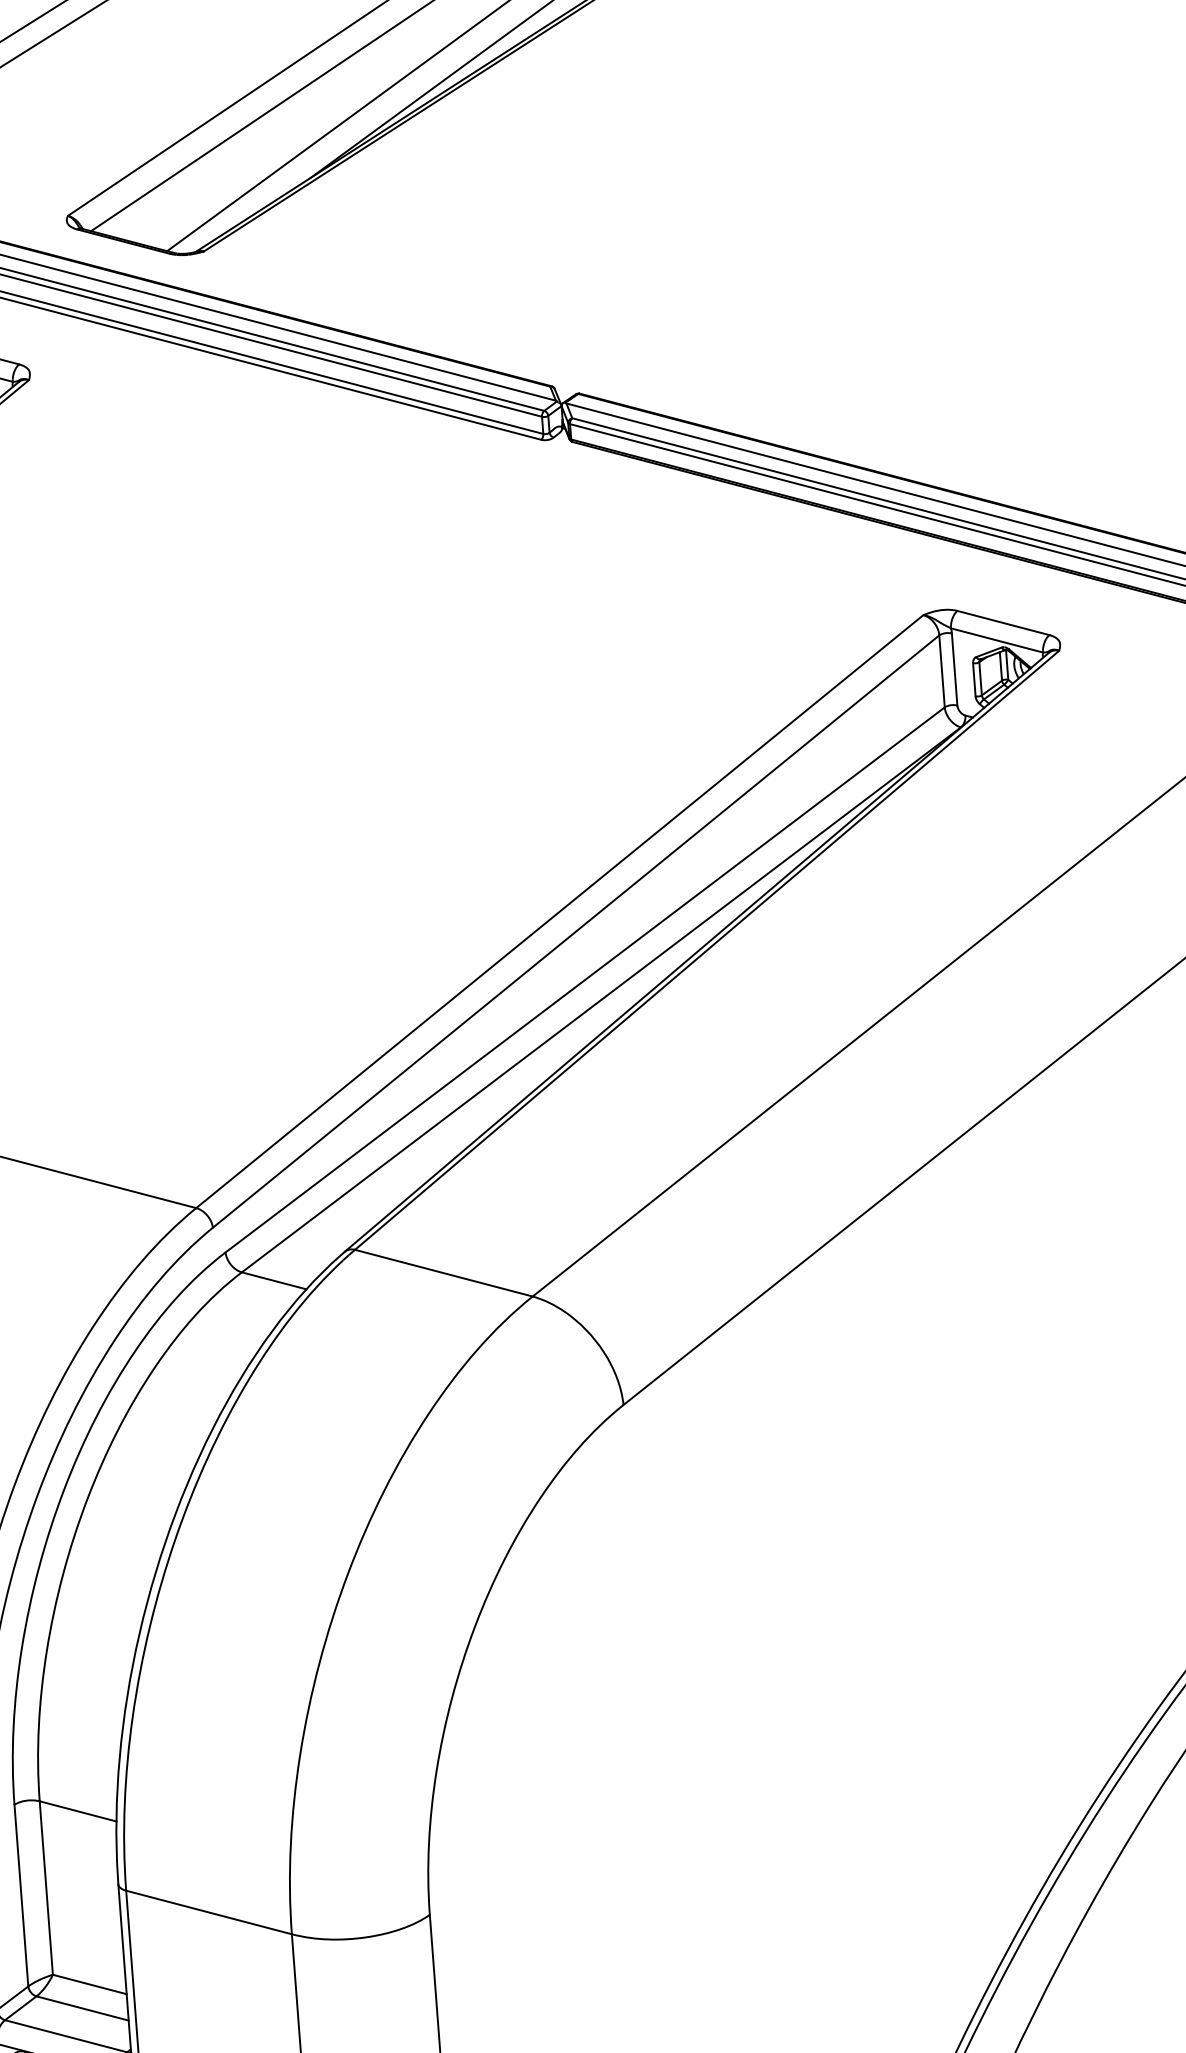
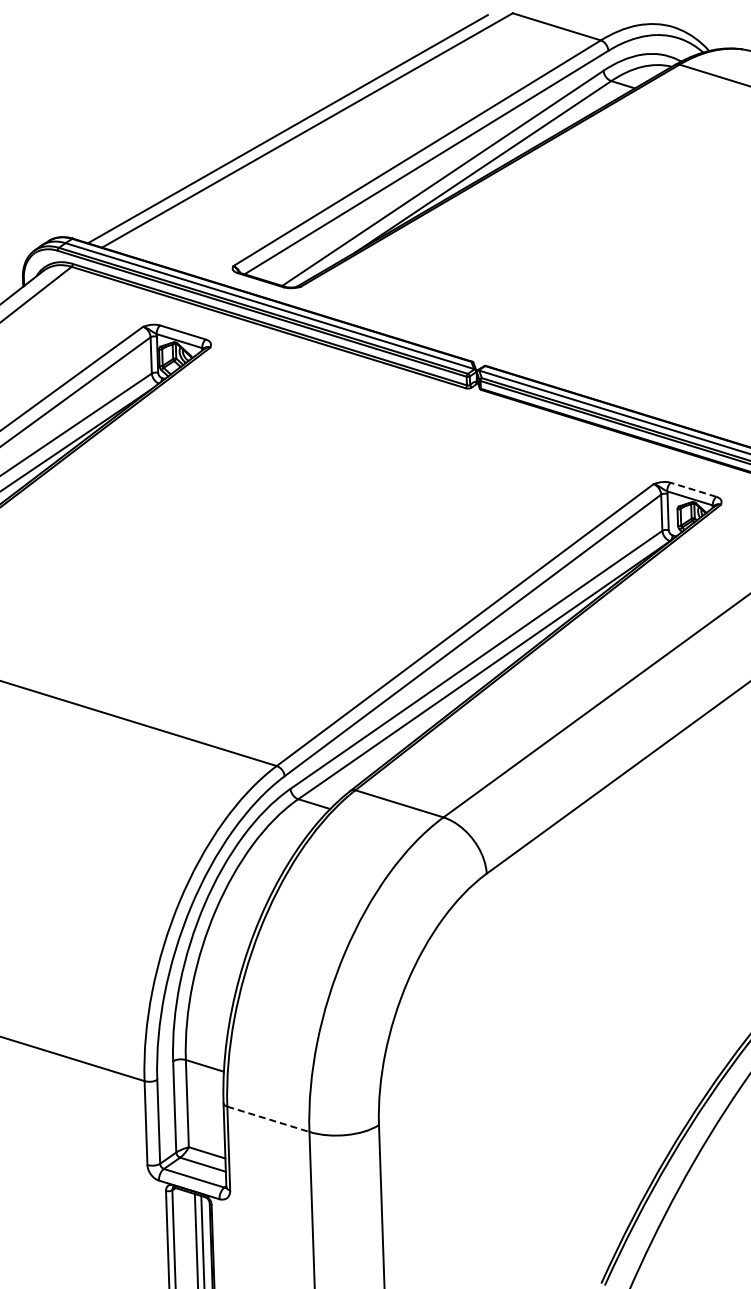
line: (1003, 622) -> (693, 489), solid -> dashed
line: (209, 1912) -> (268, 1119), solid -> dashed

